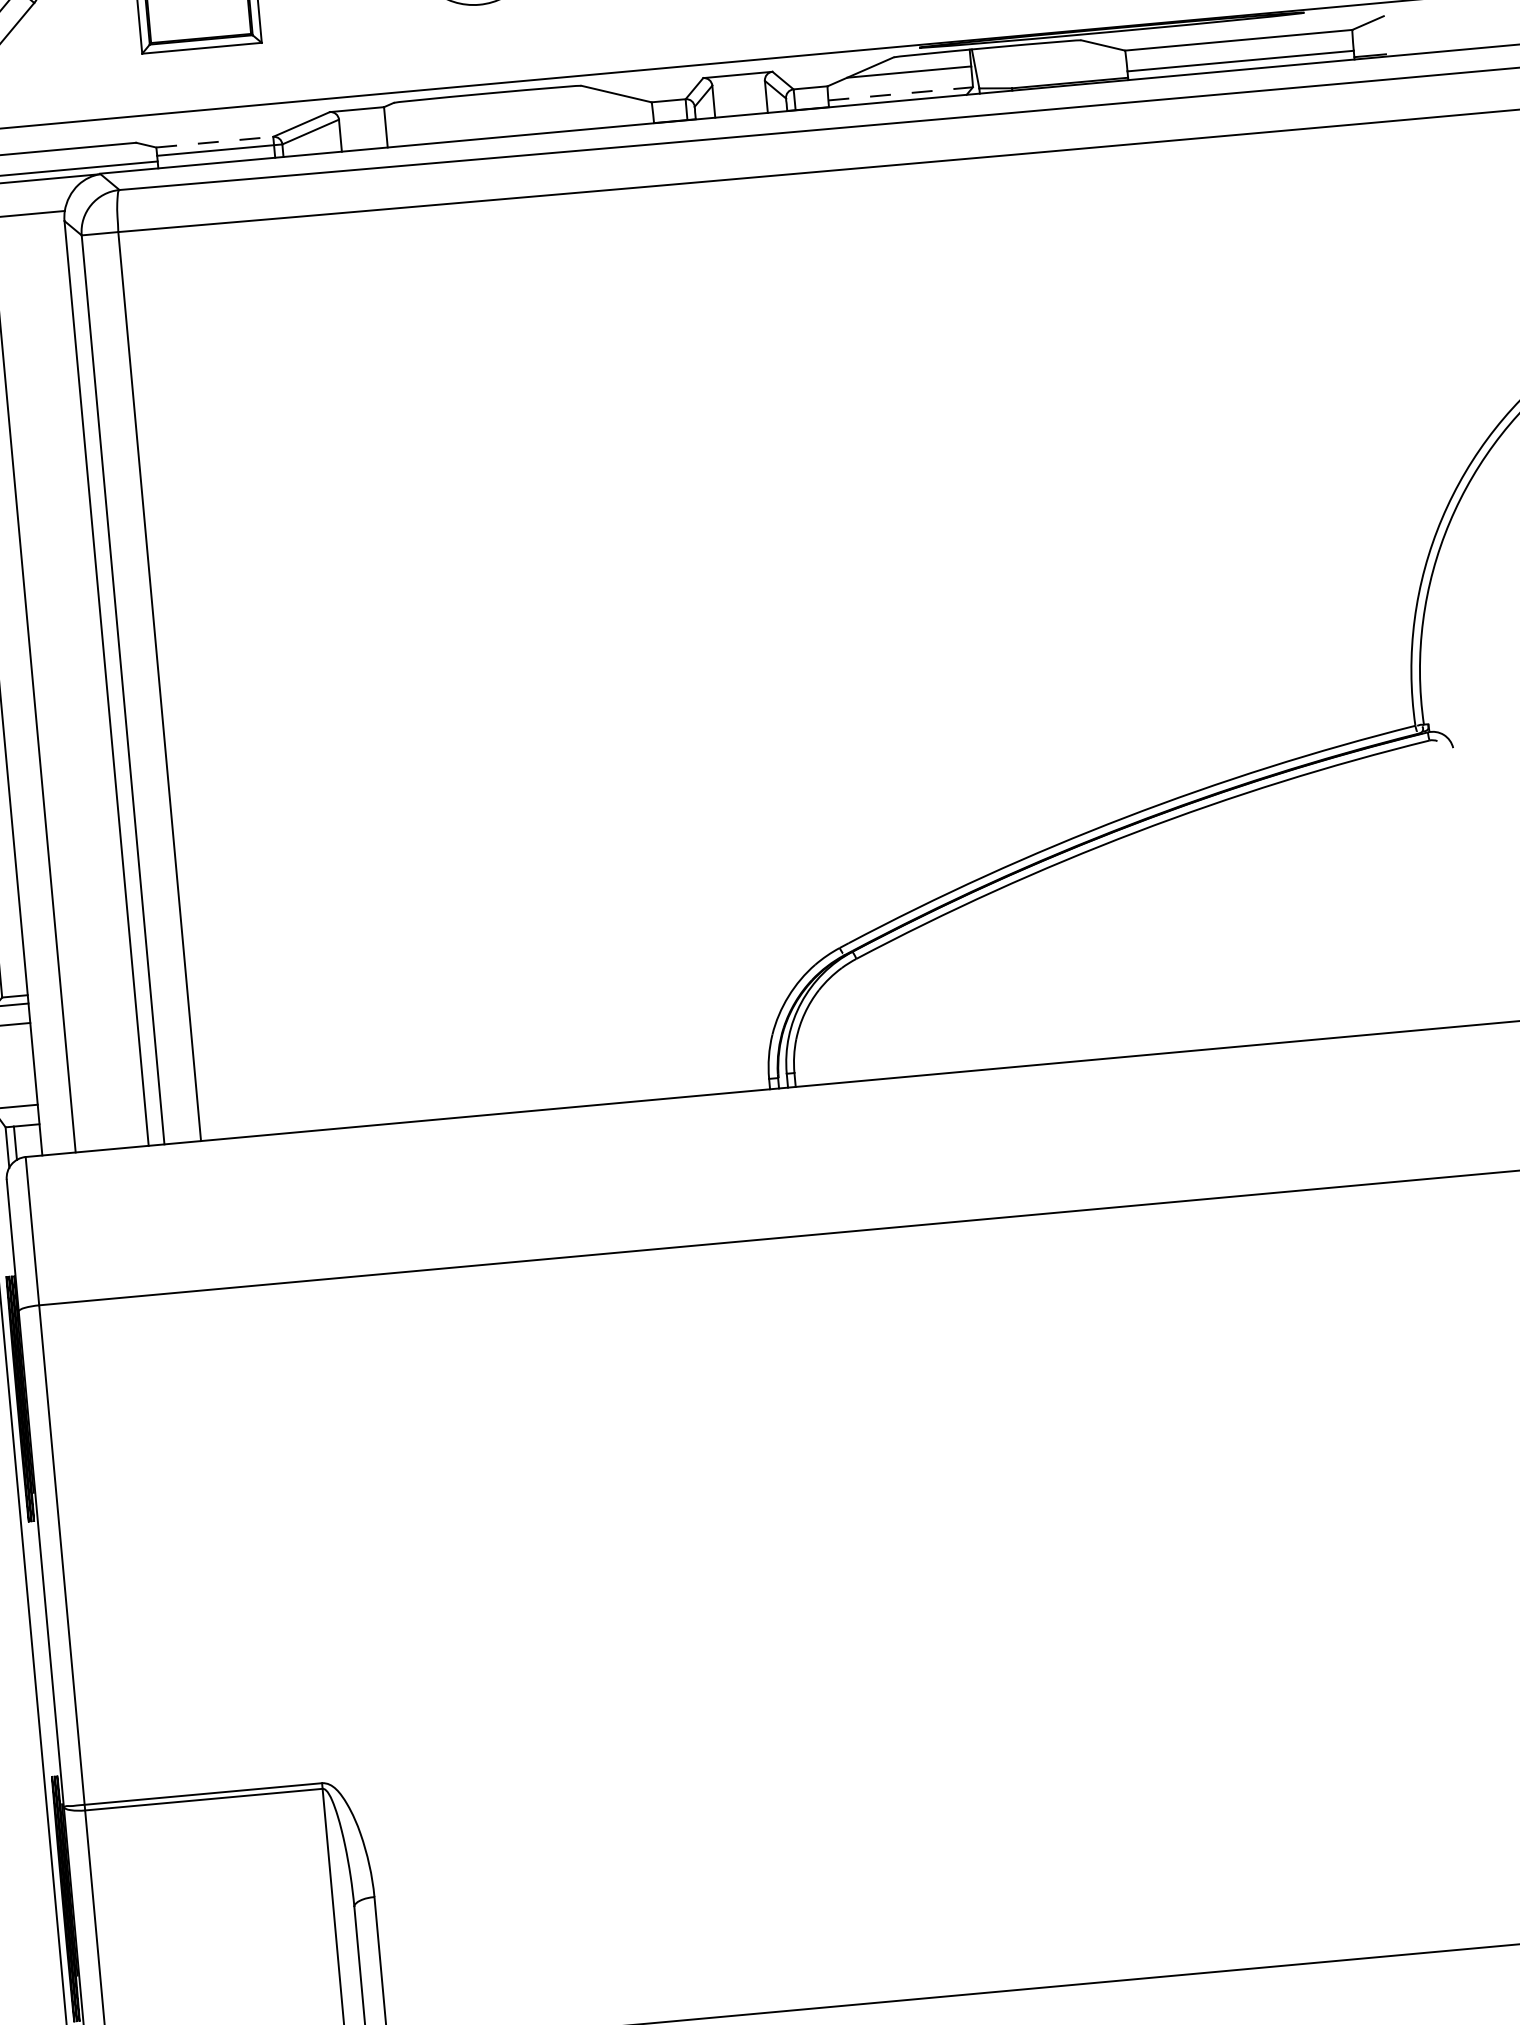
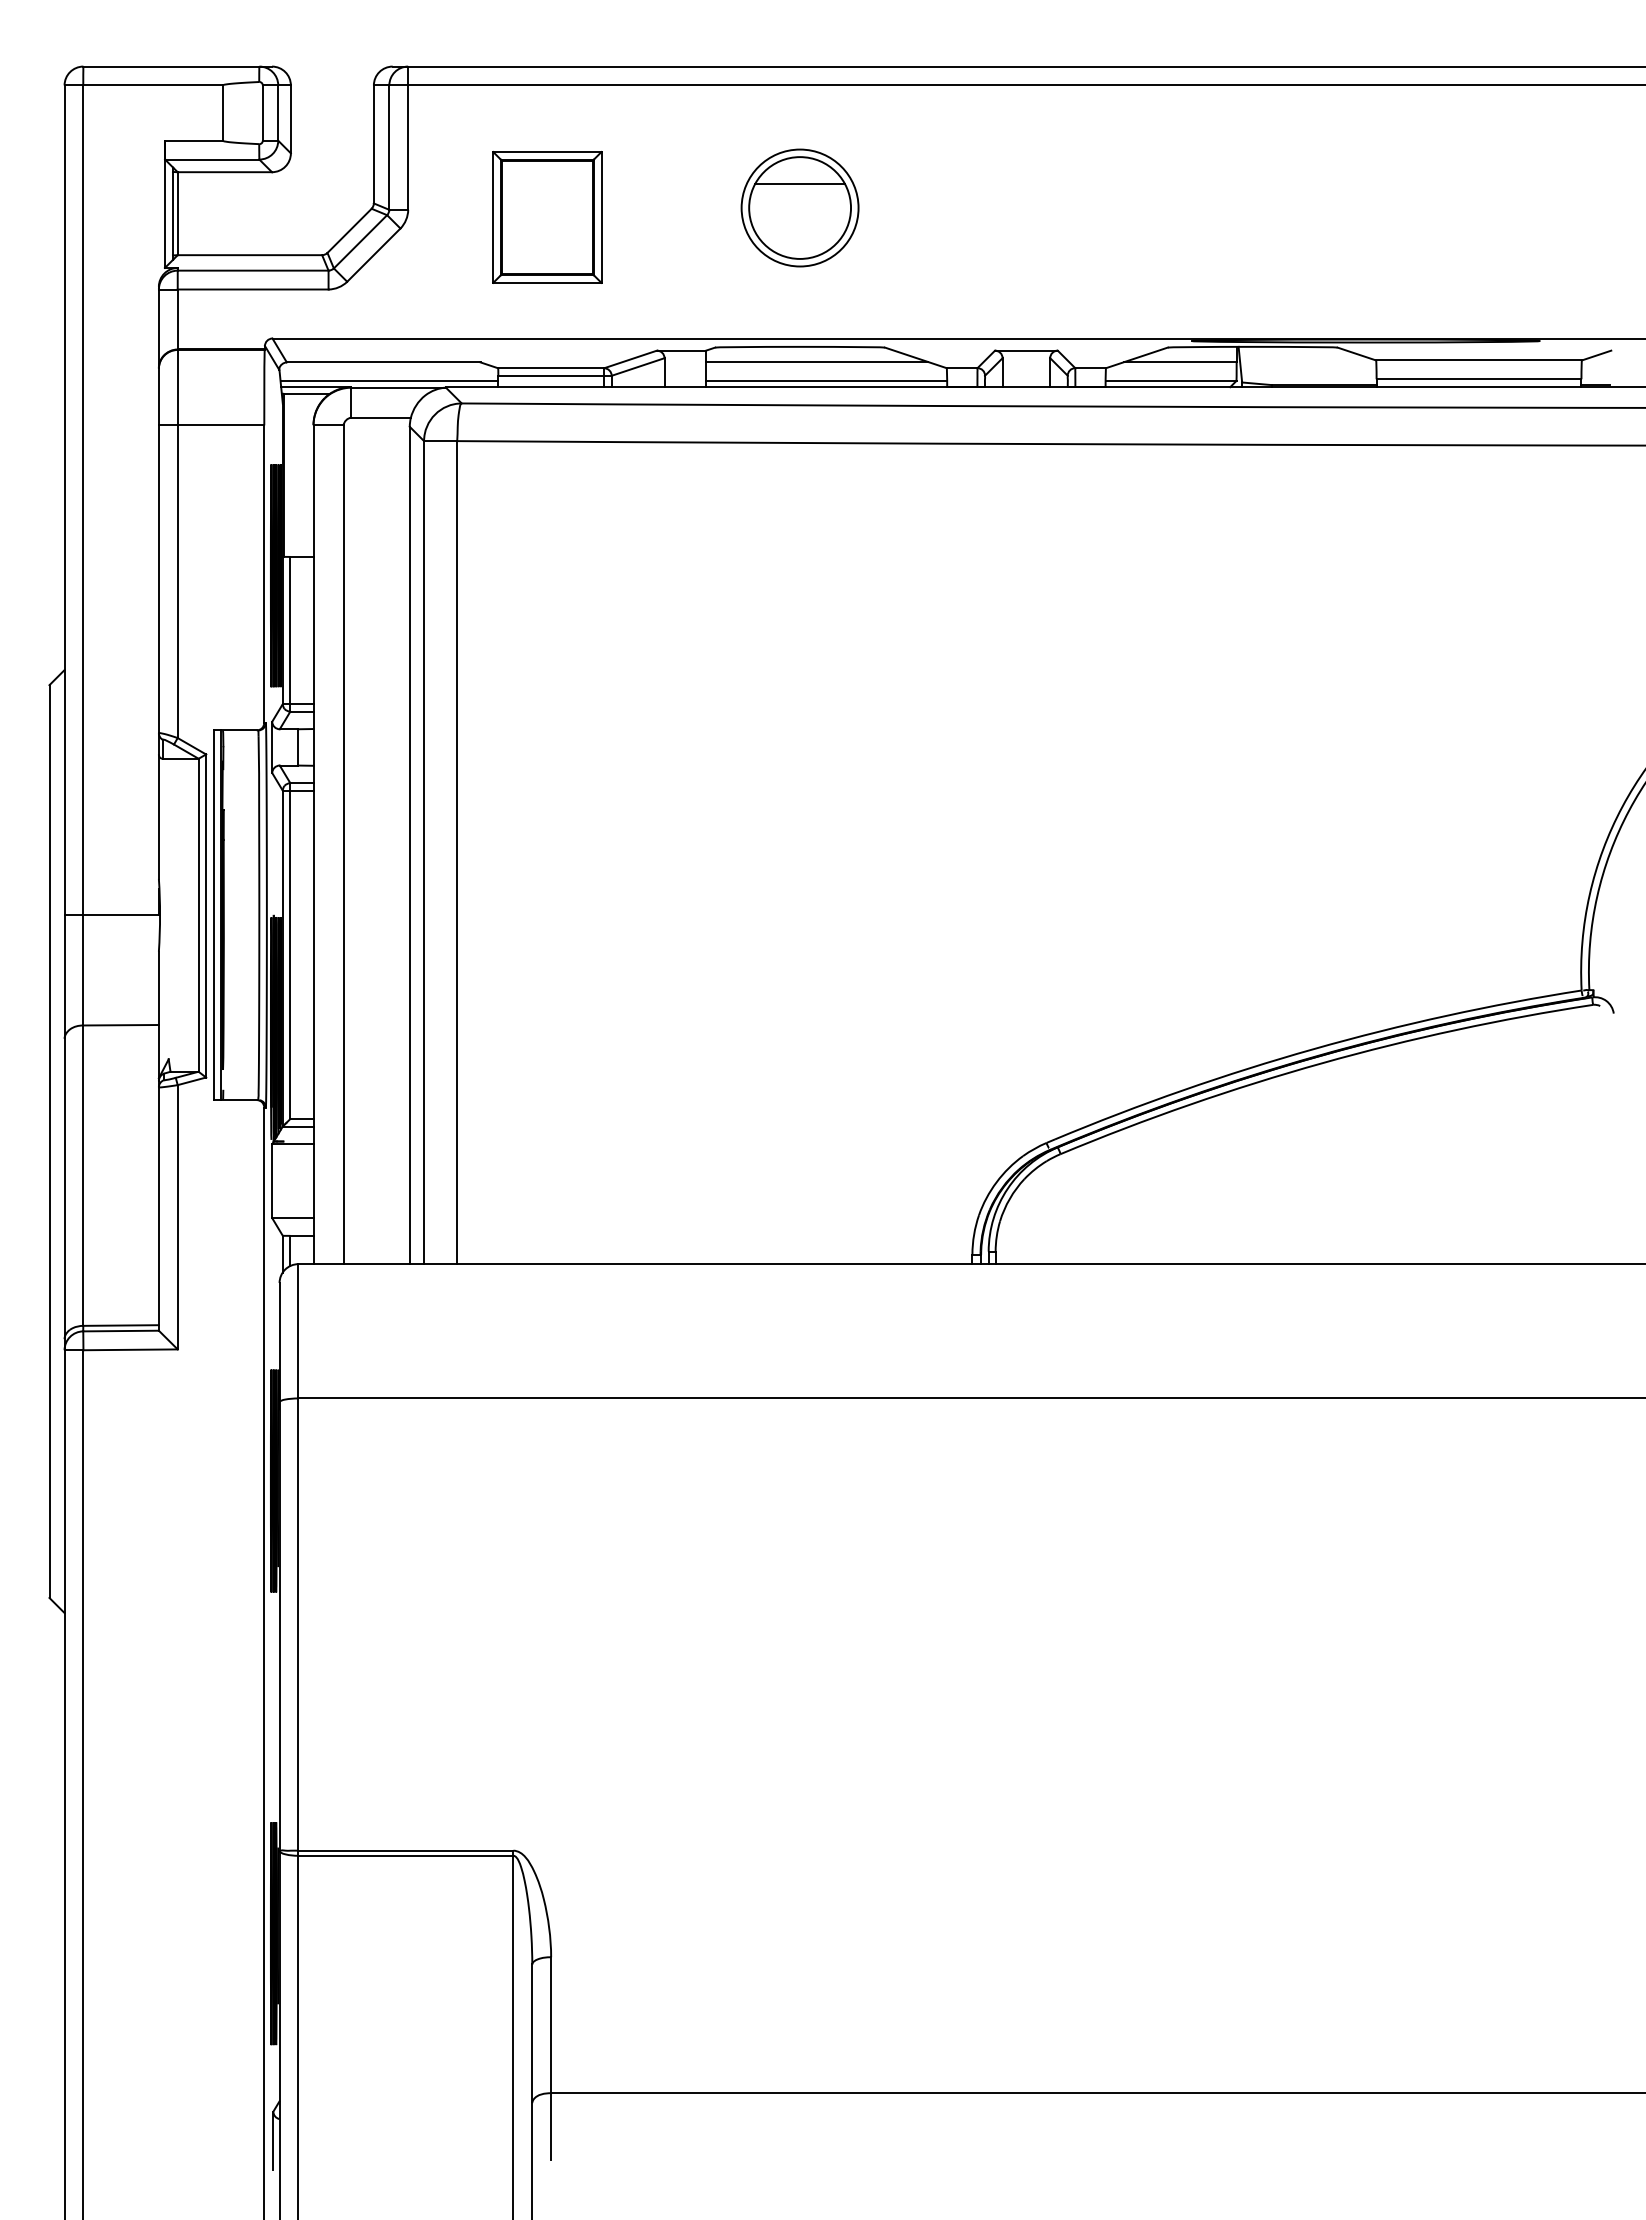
line: (901, 93) -> (1171, 380), dashed -> solid
line: (508, 109) -> (817, 362), added
line: (520, 128) -> (826, 380), added
line: (215, 142) -> (551, 368), dashed -> solid

